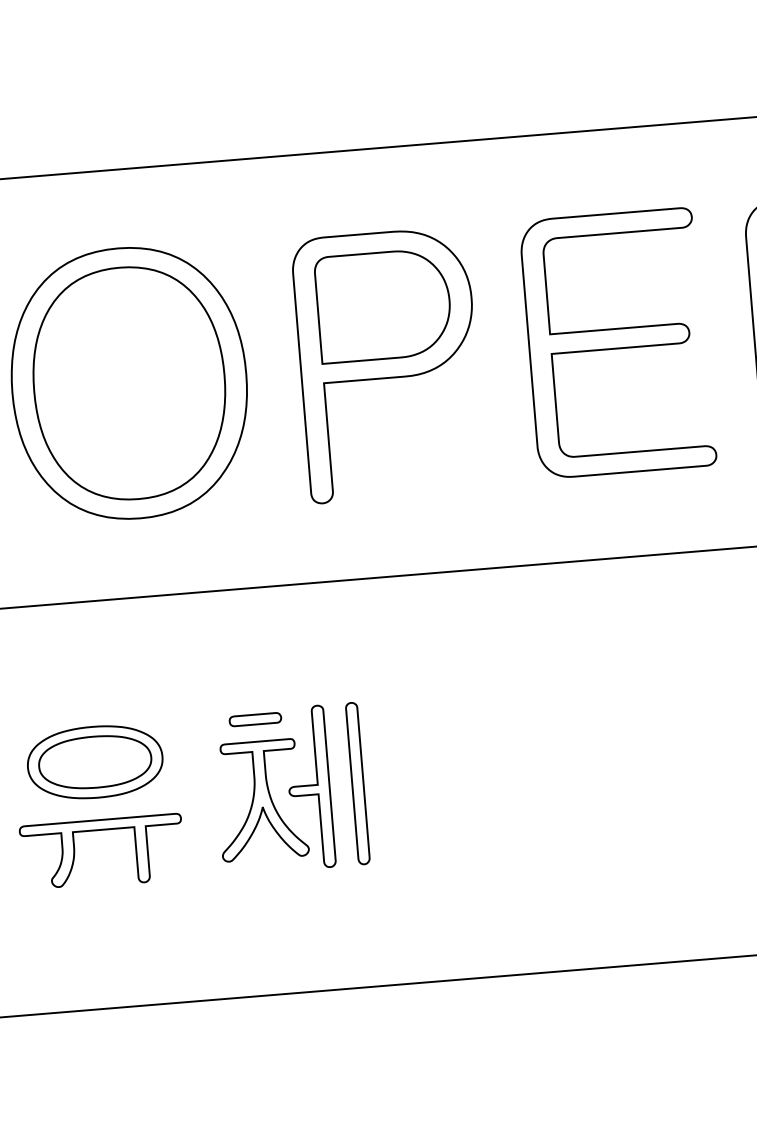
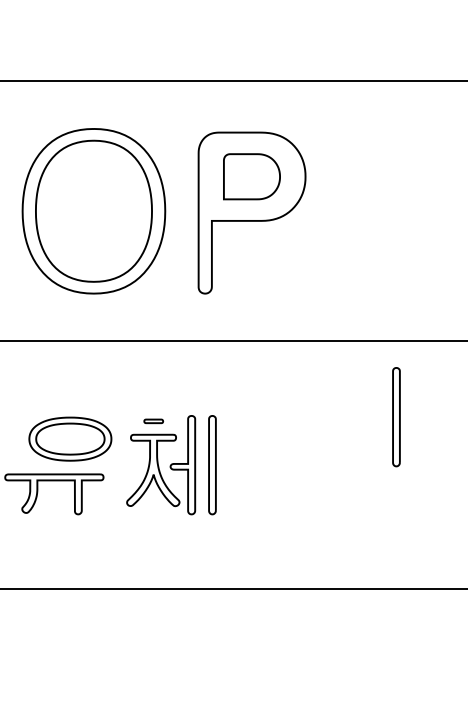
part: (382, 305) -> (251, 176), size x0.7
part: (617, 341) -> (391, 210), removed
part: (653, 680) -> (396, 417), added
part: (255, 719) -> (153, 421), size x0.6
part: (95, 761) -> (70, 438), moved

